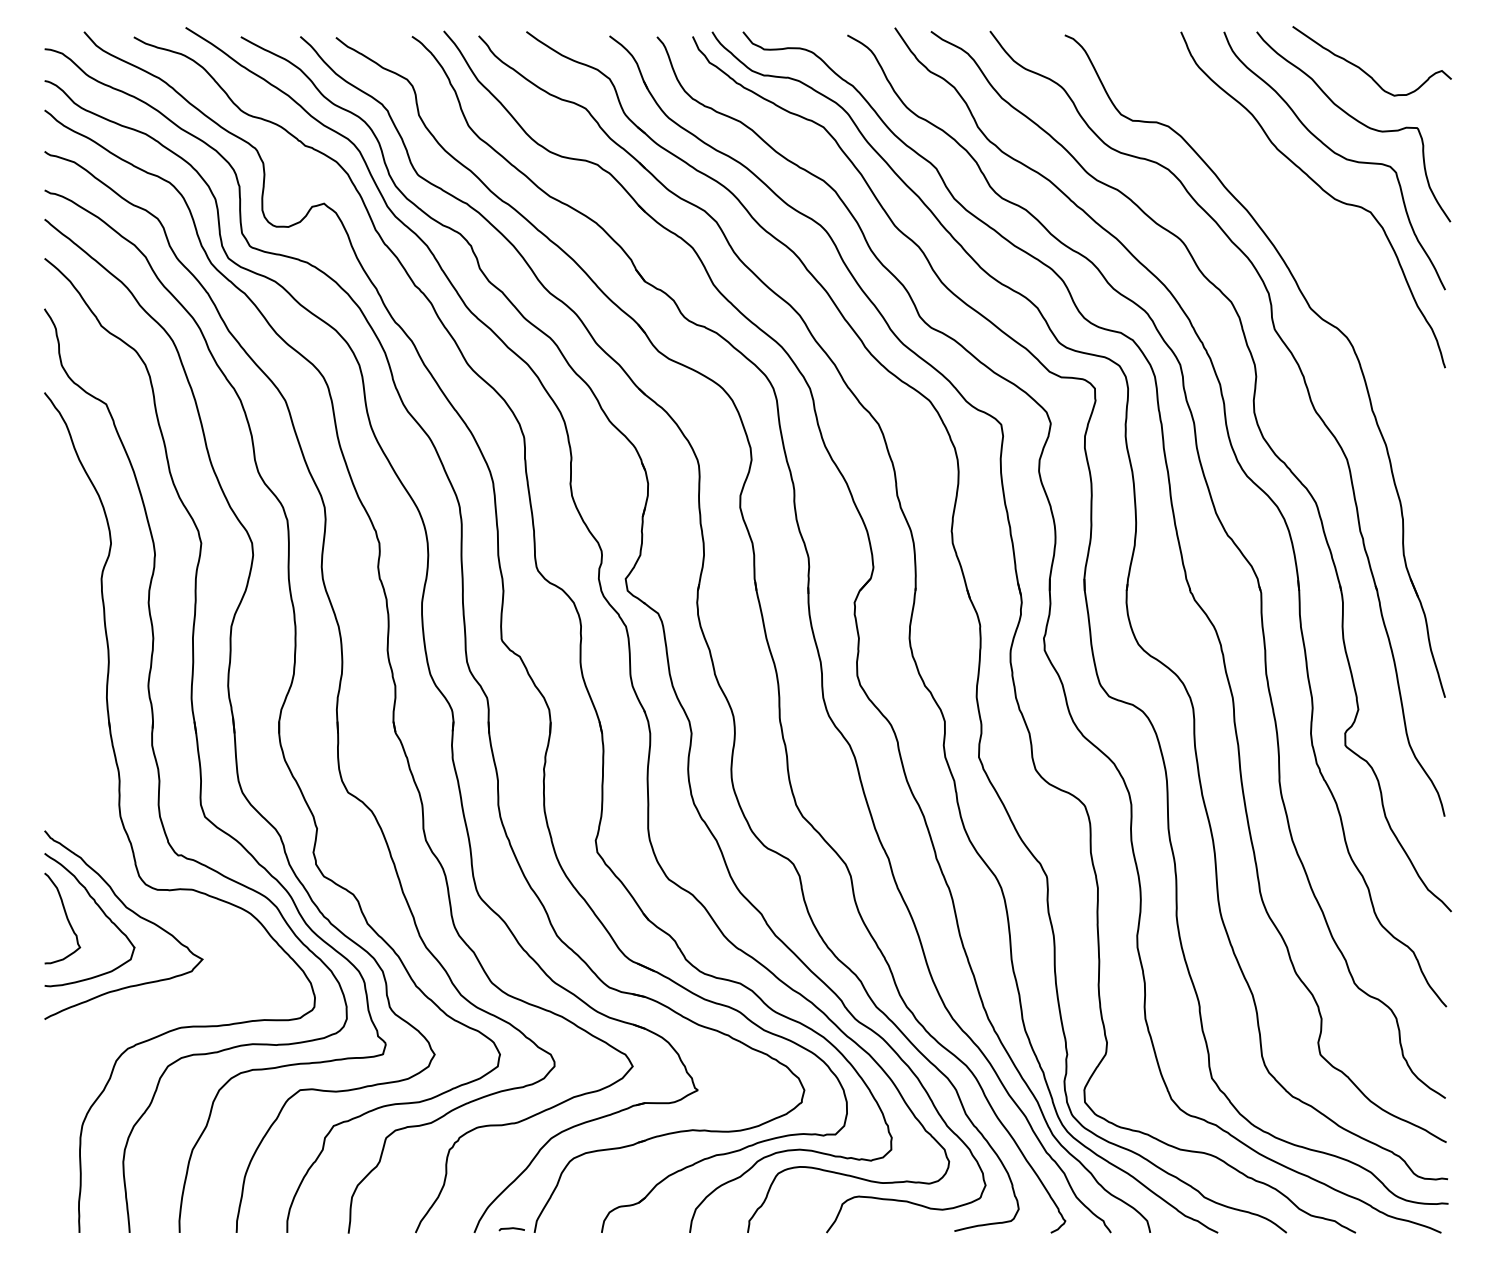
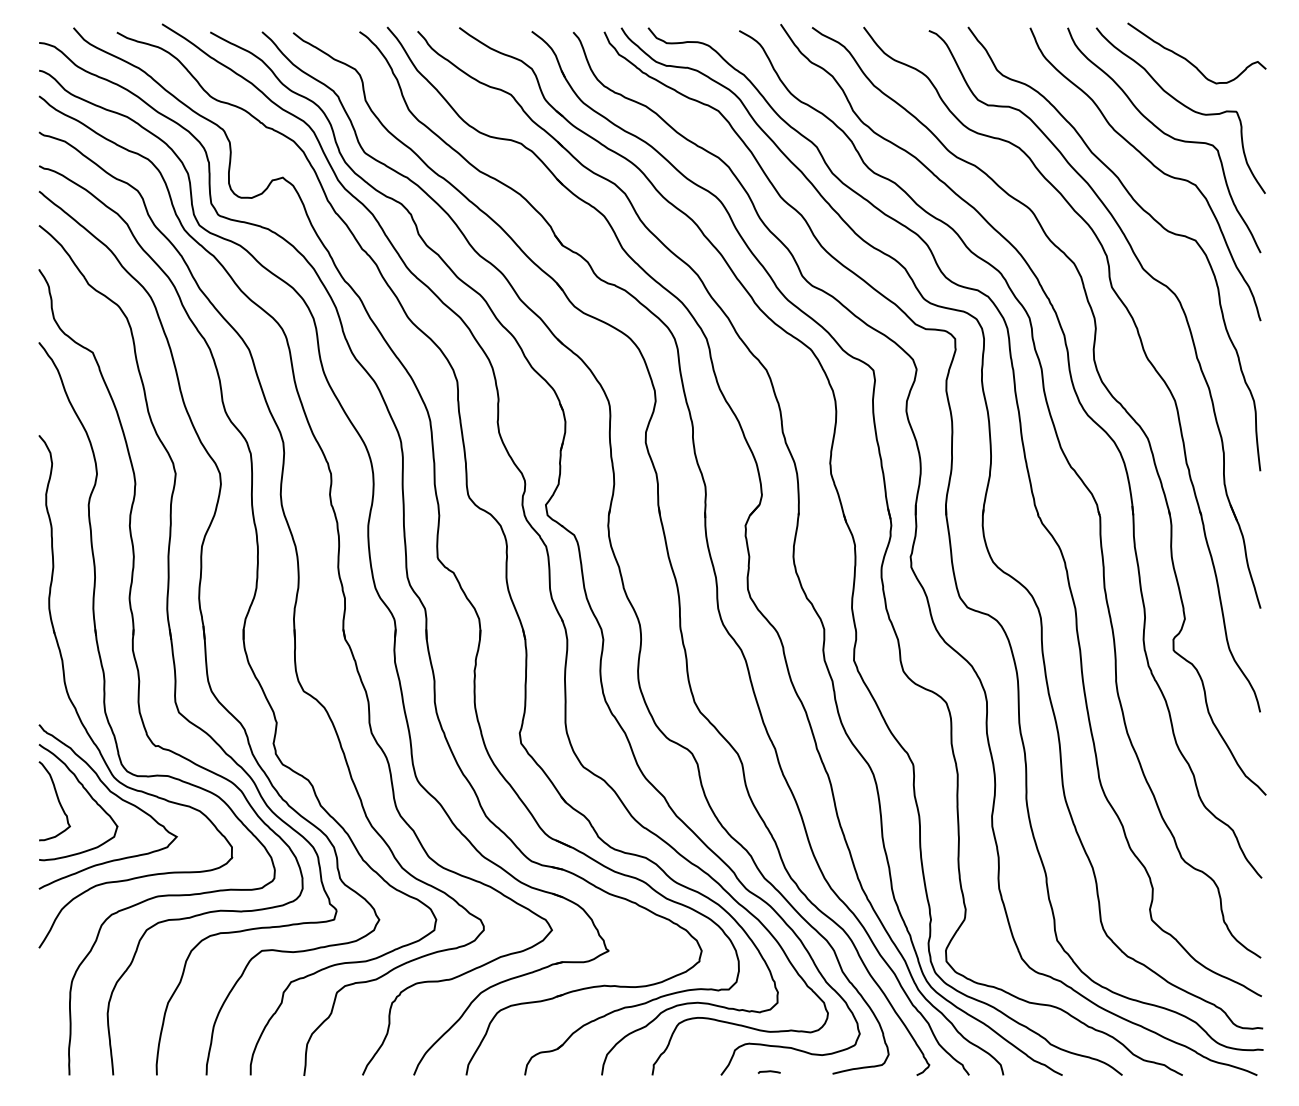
curve: (1312, 243) -> (1144, 212), added
part: (92, 823) -> (80, 718), added
curve: (511, 1229) -> (768, 1072), moved

